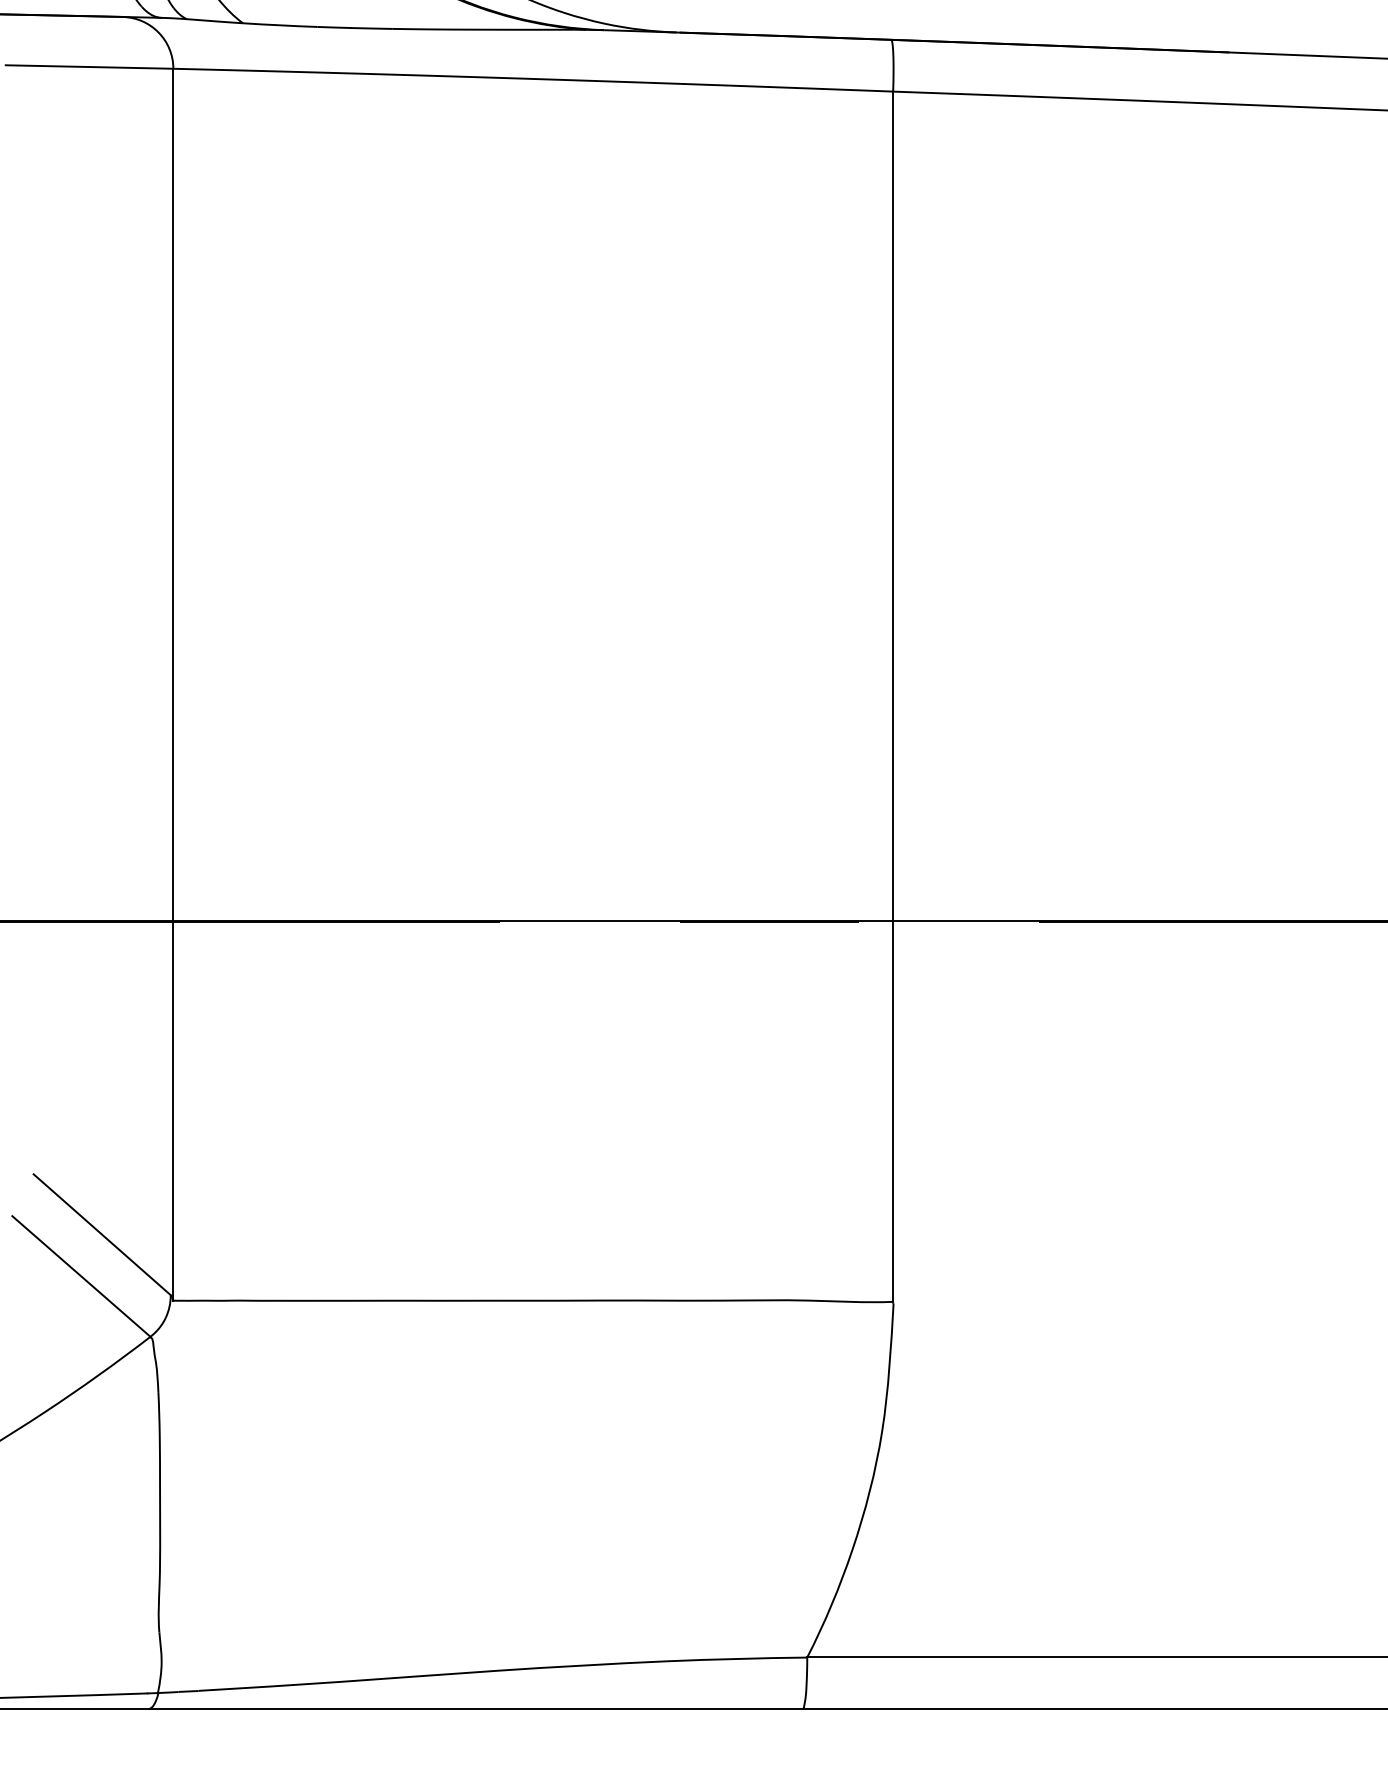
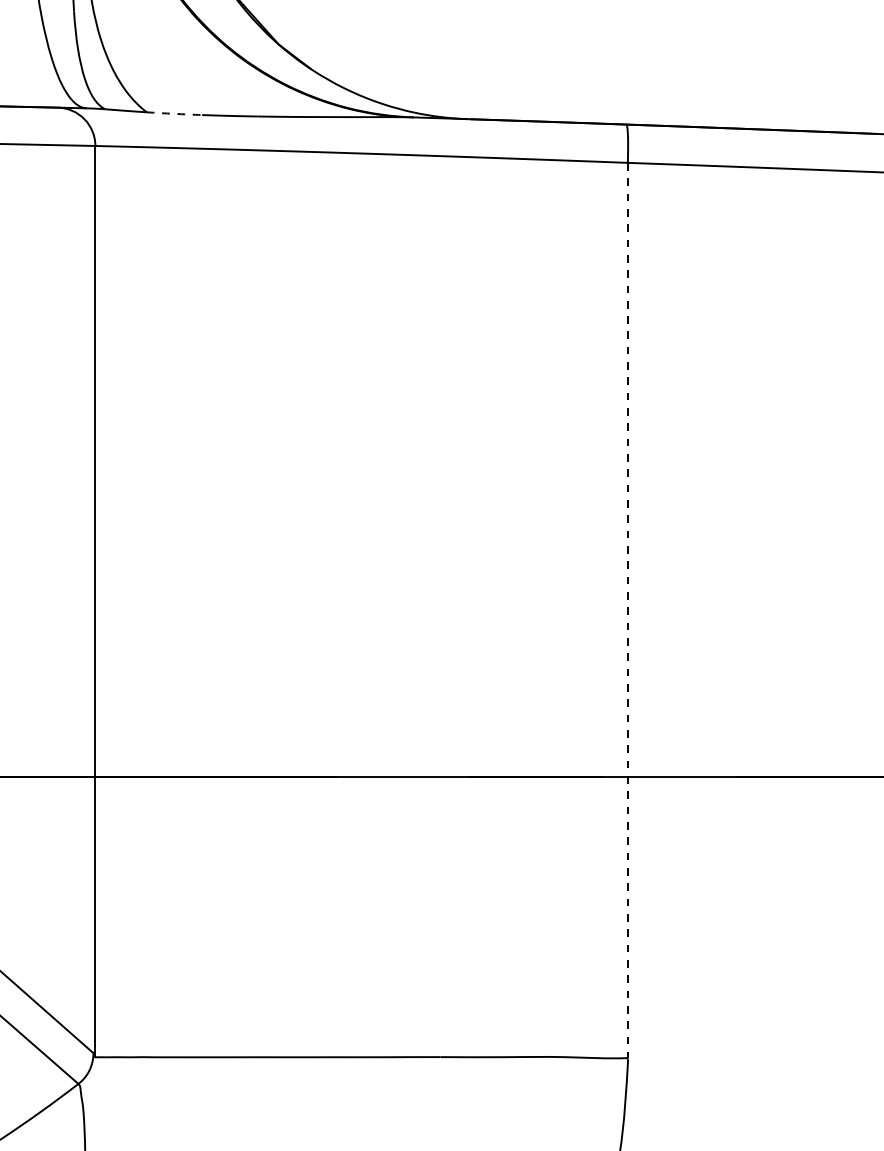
arc: (280, 25) -> (174, 113), solid -> dashed
line: (893, 697) -> (628, 611), solid -> dashed

